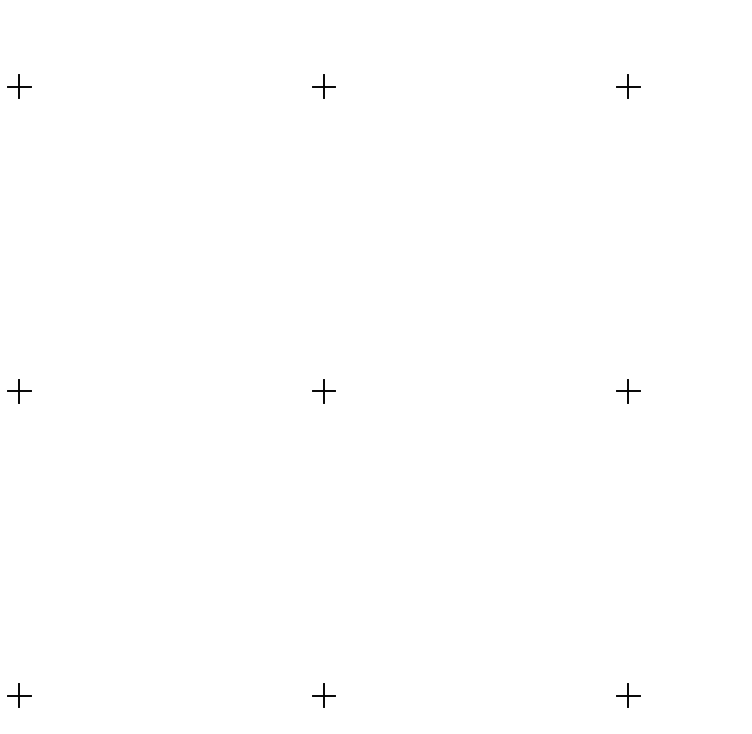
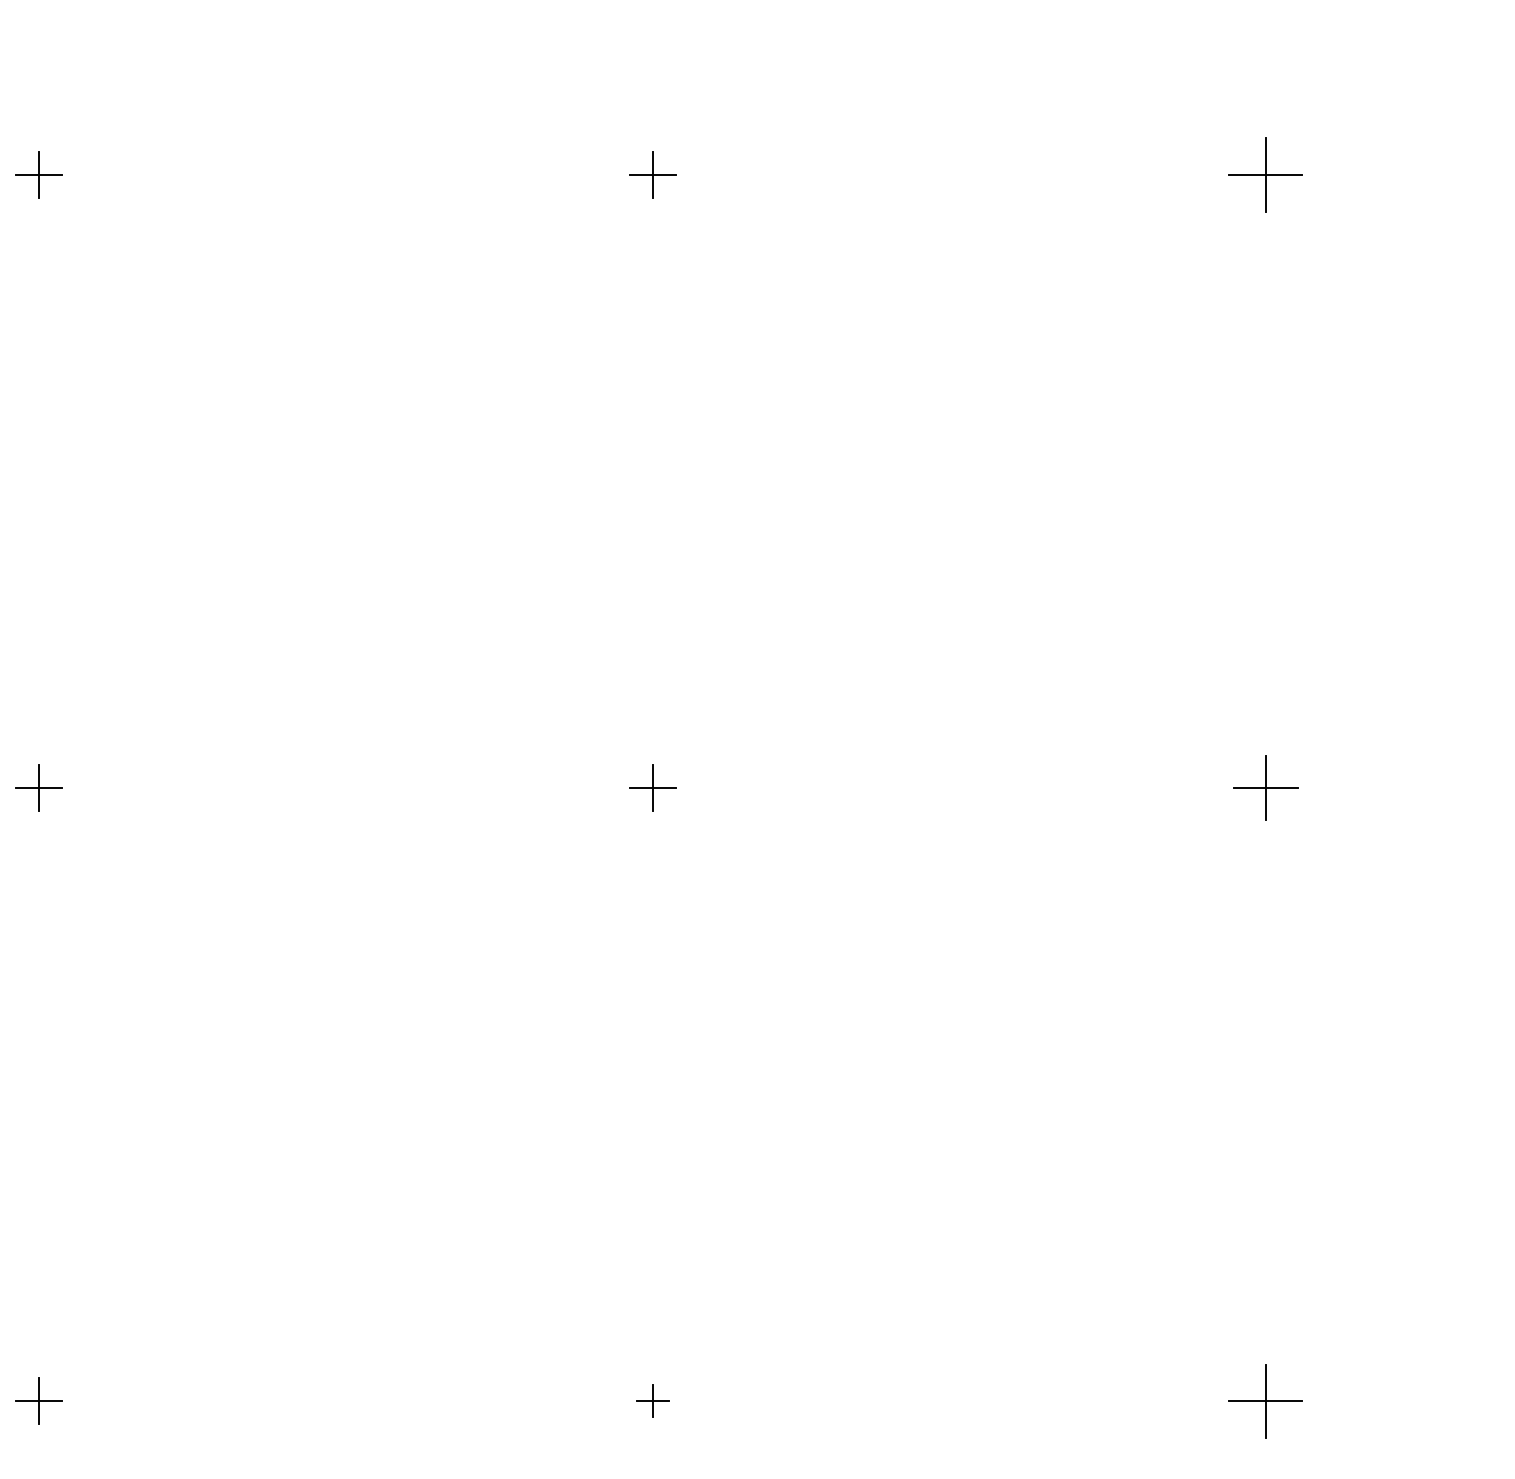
part: (628, 86) -> (1266, 174), size x1.6
part: (628, 391) -> (1266, 788), size x1.4
part: (323, 695) -> (651, 1401), size x0.7
part: (628, 695) -> (1266, 1401), size x1.6

